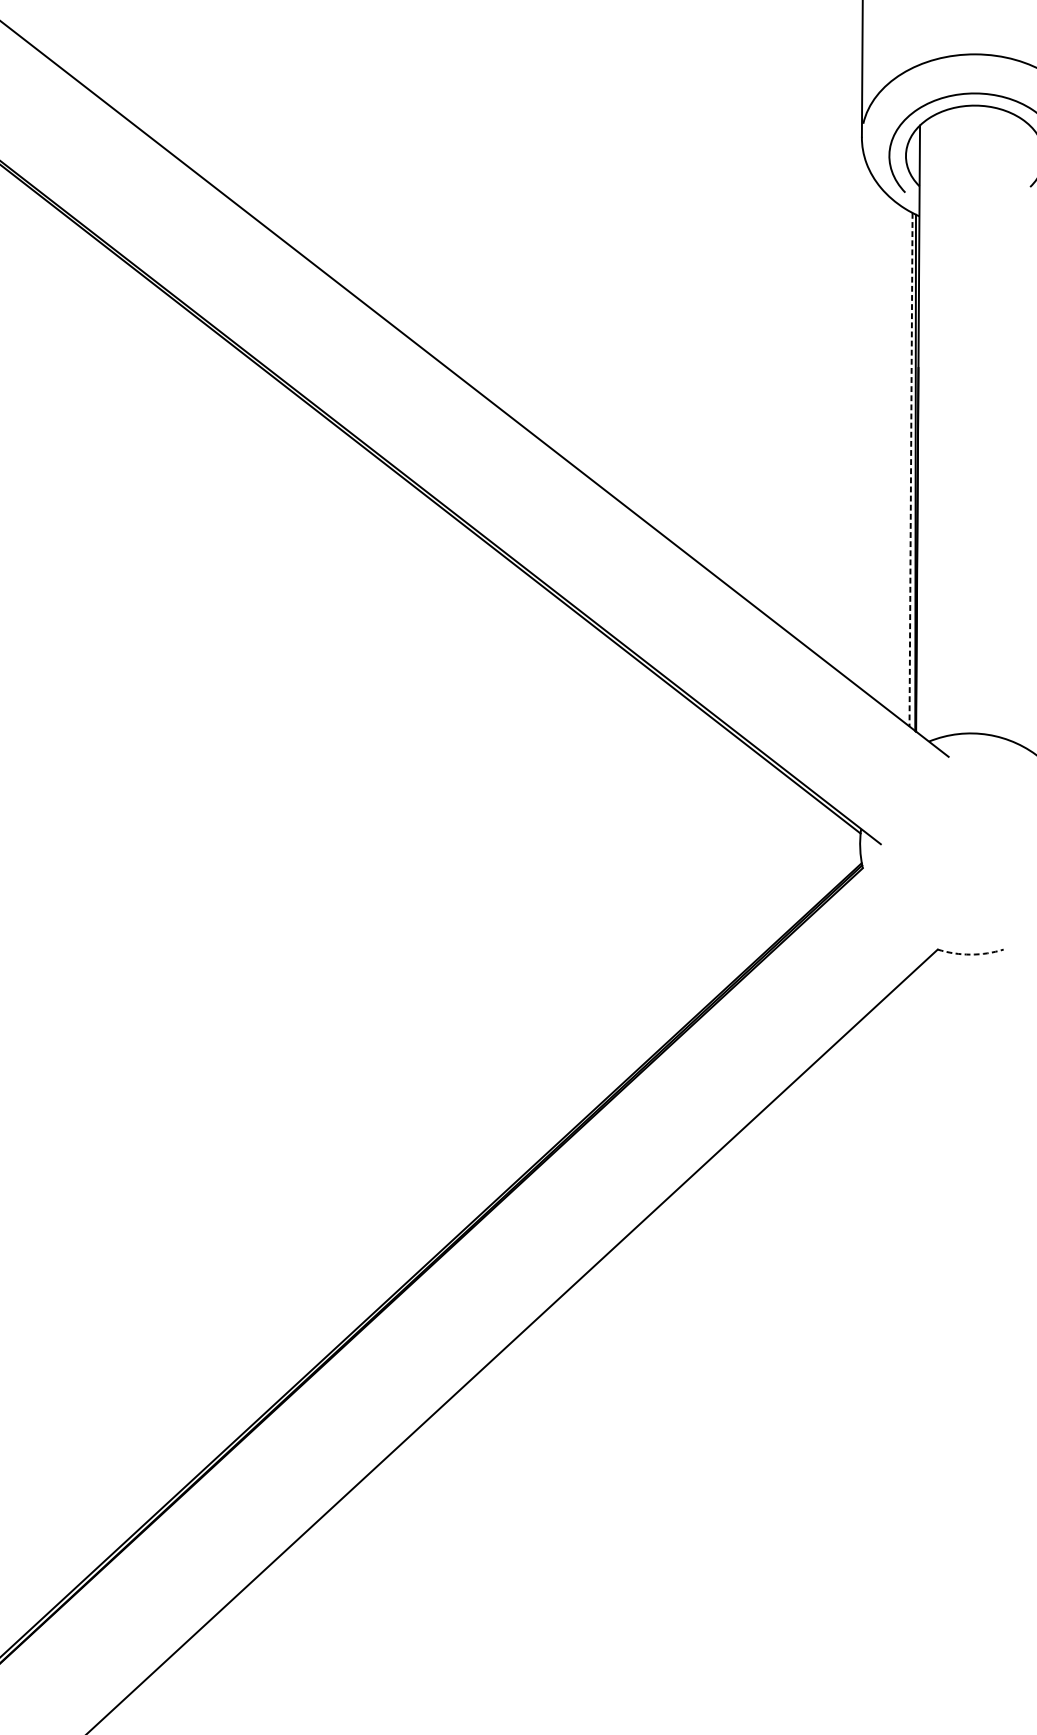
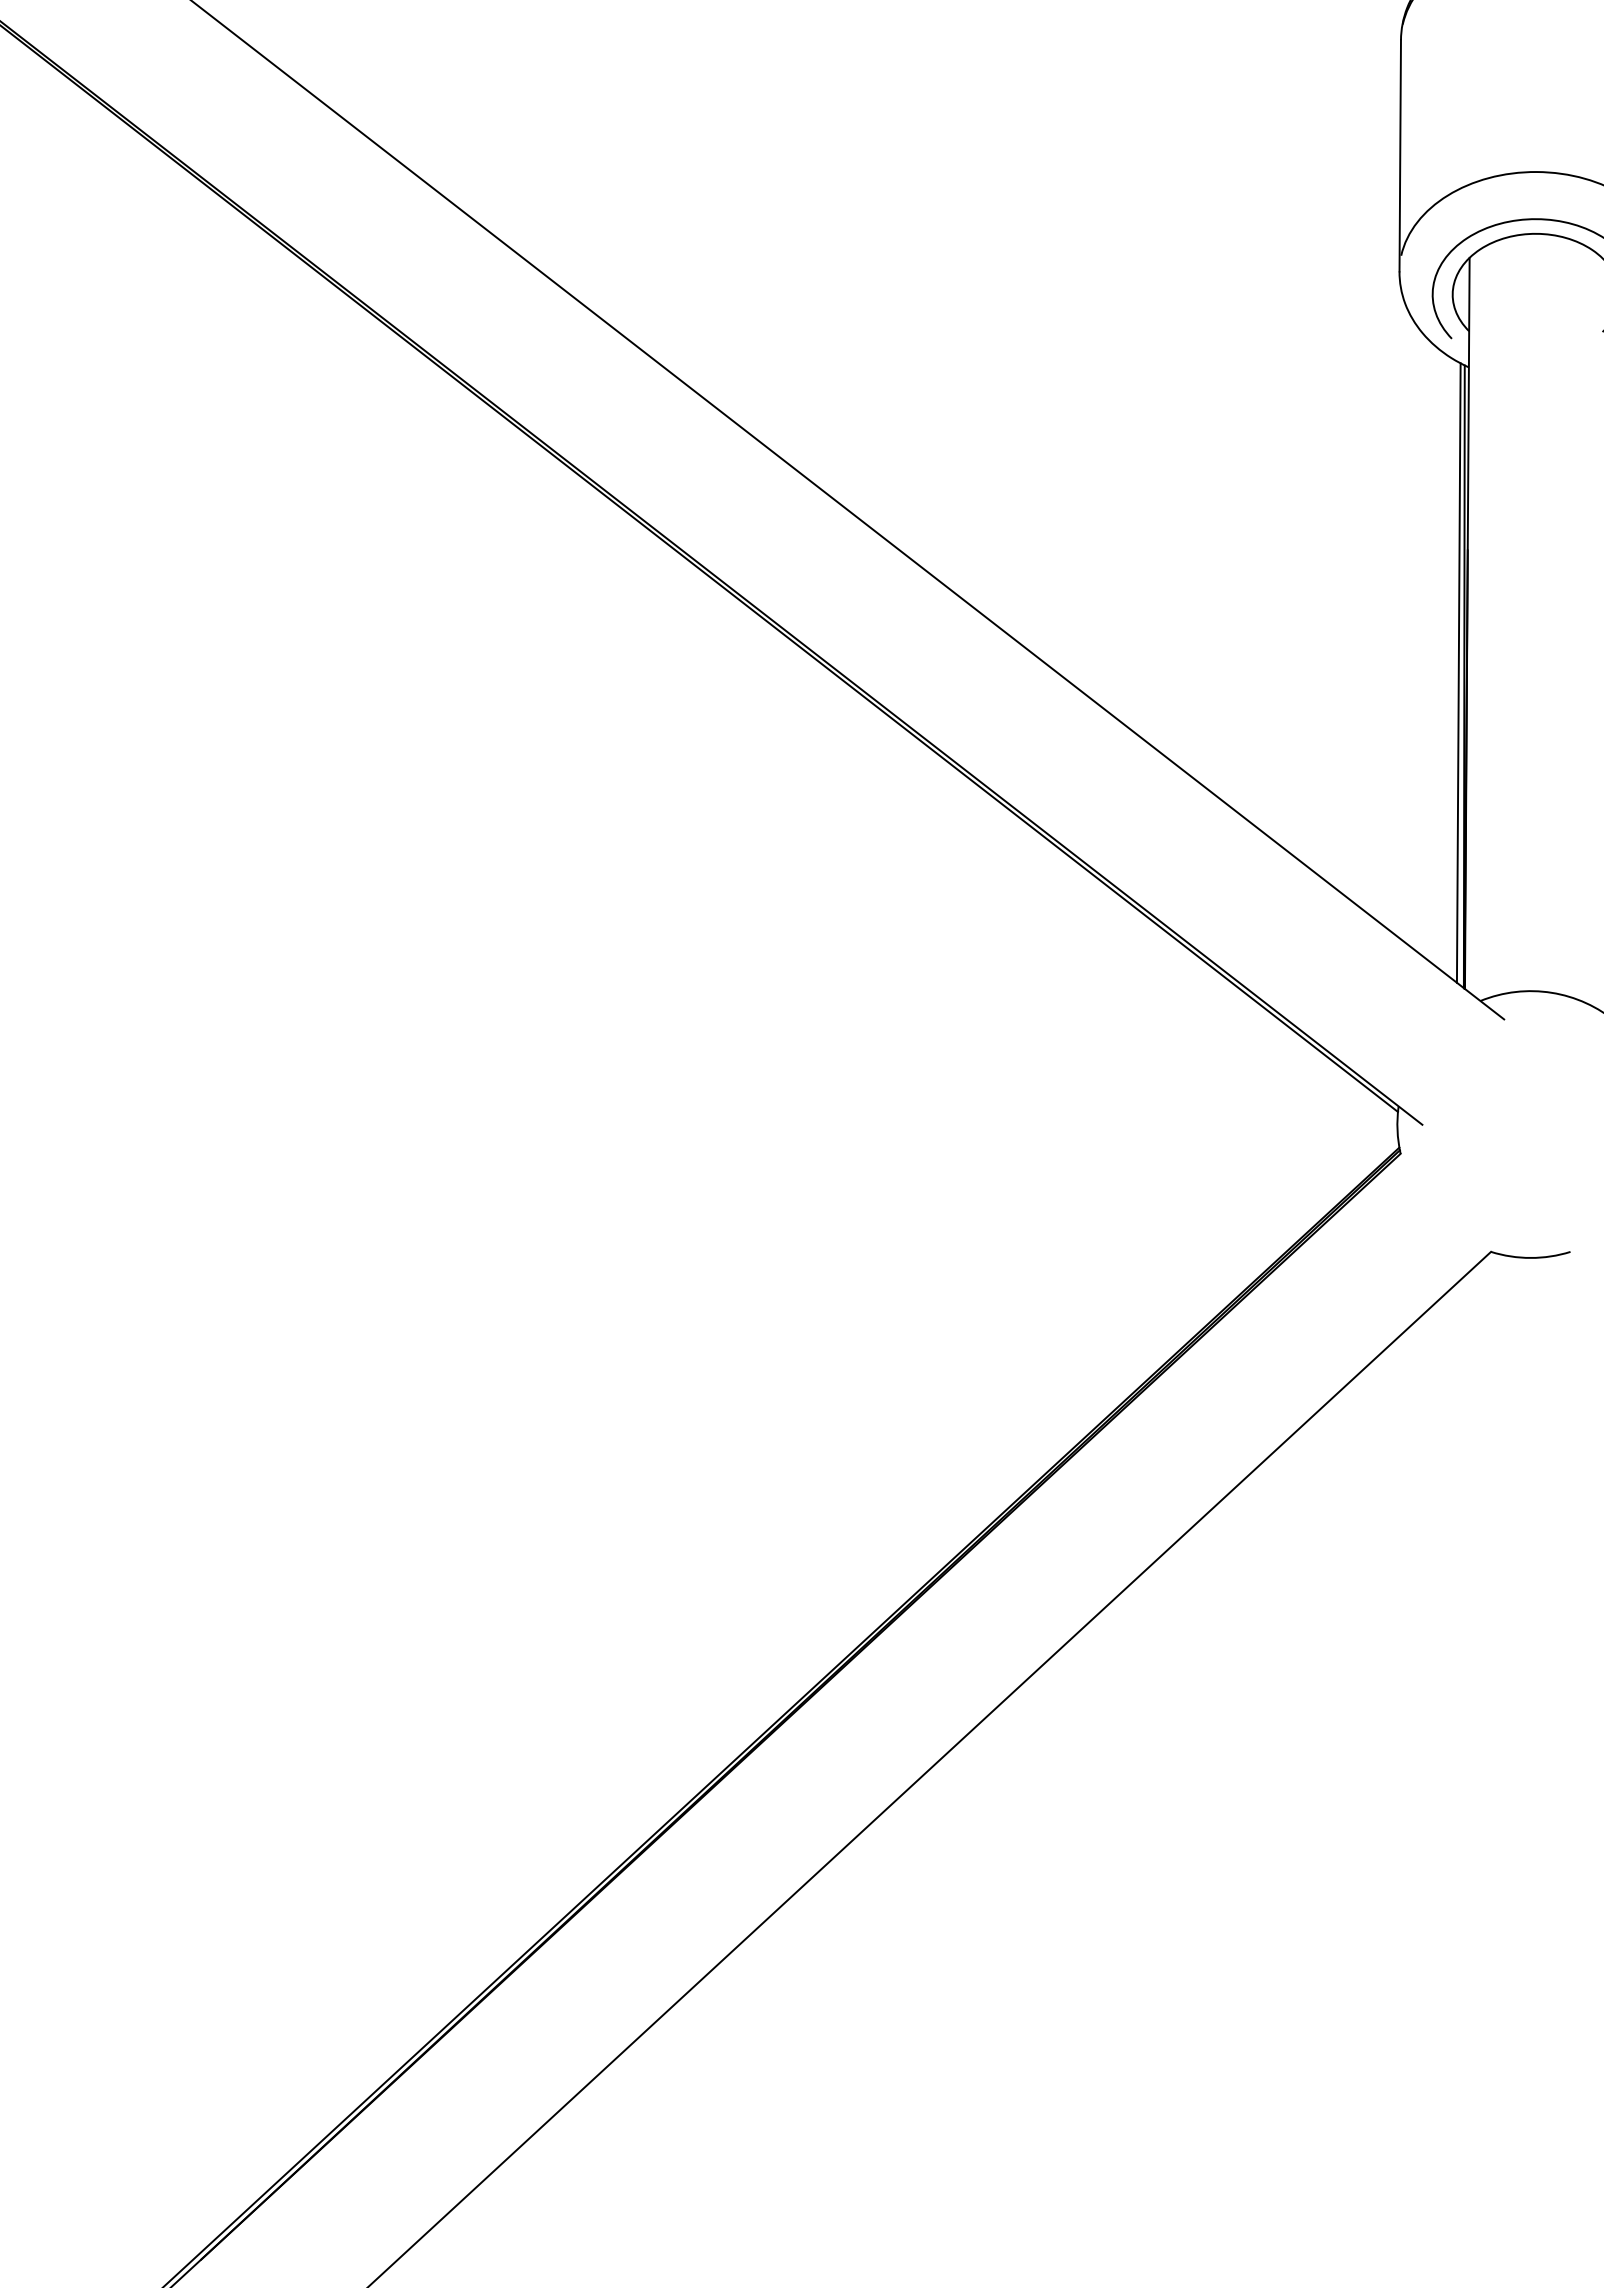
line: (910, 470) -> (1458, 673), dashed -> solid
arc: (970, 954) -> (1530, 1257), dashed -> solid

